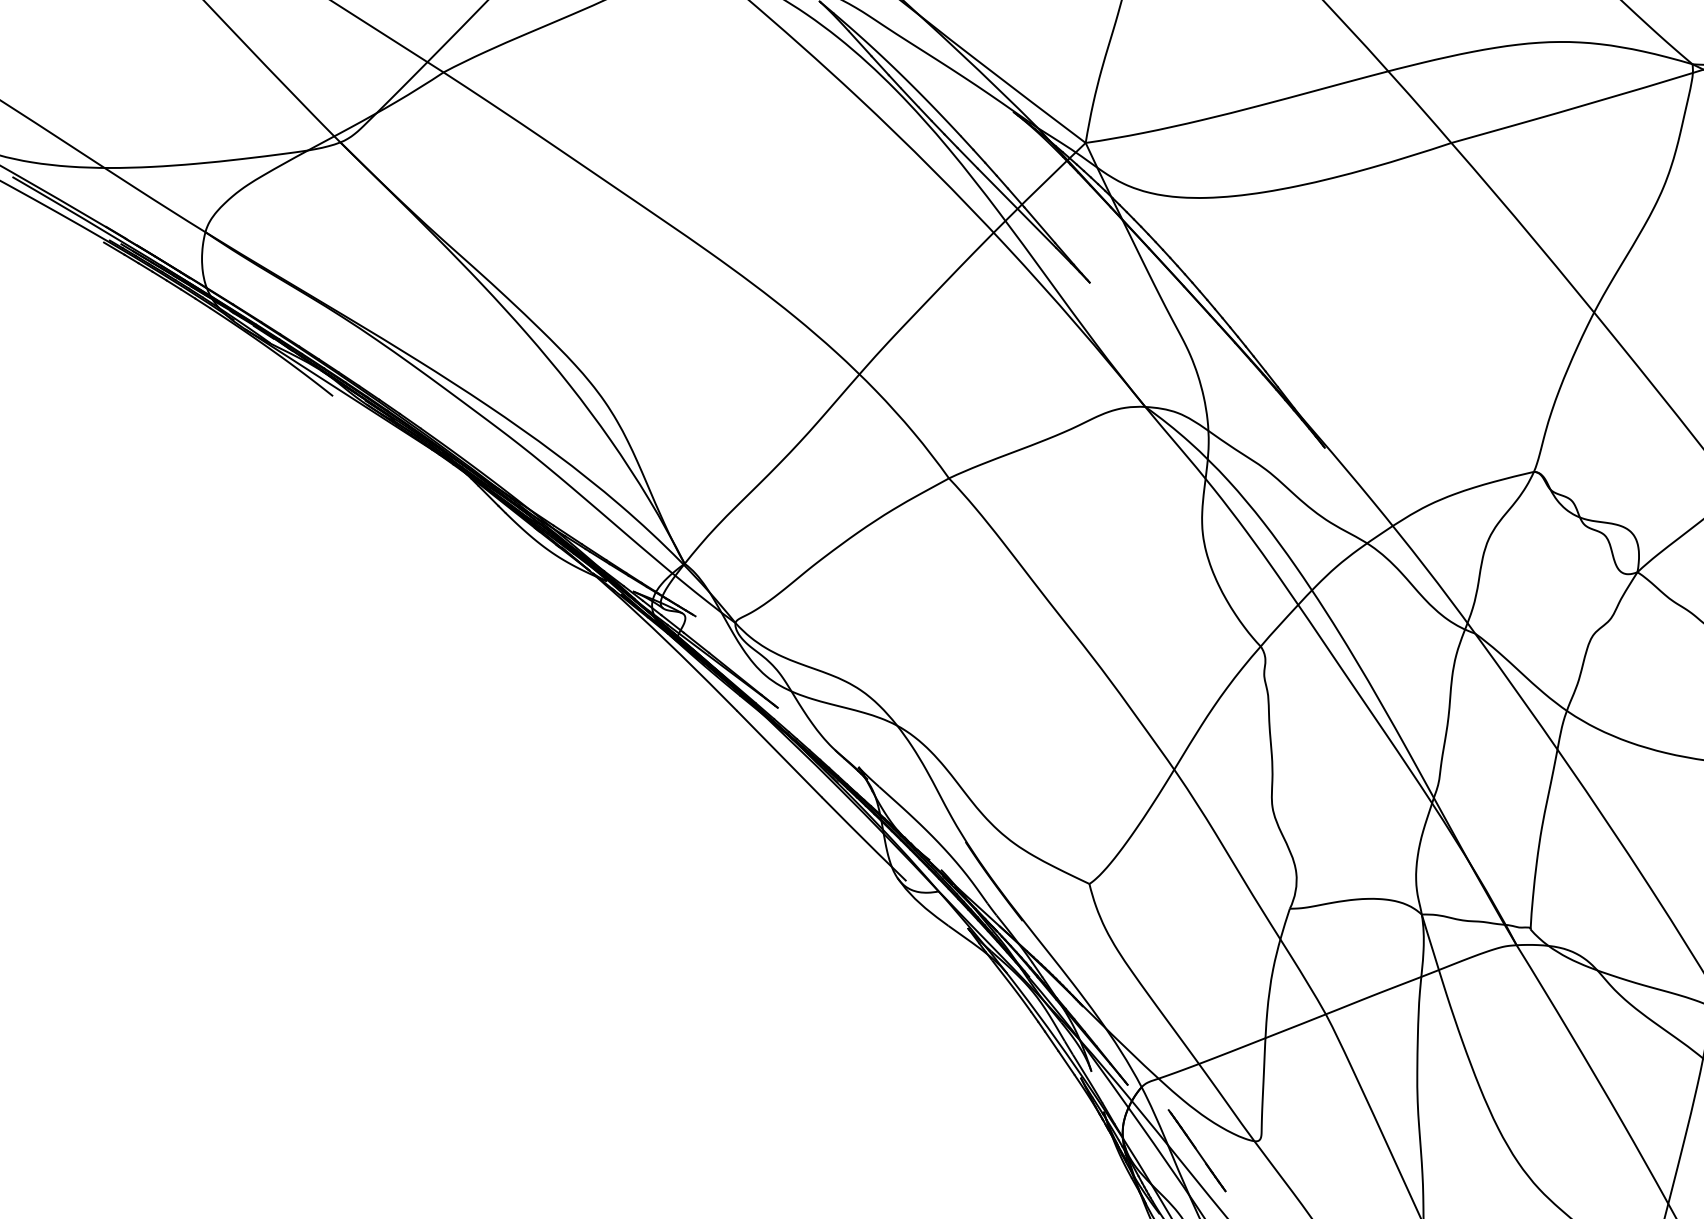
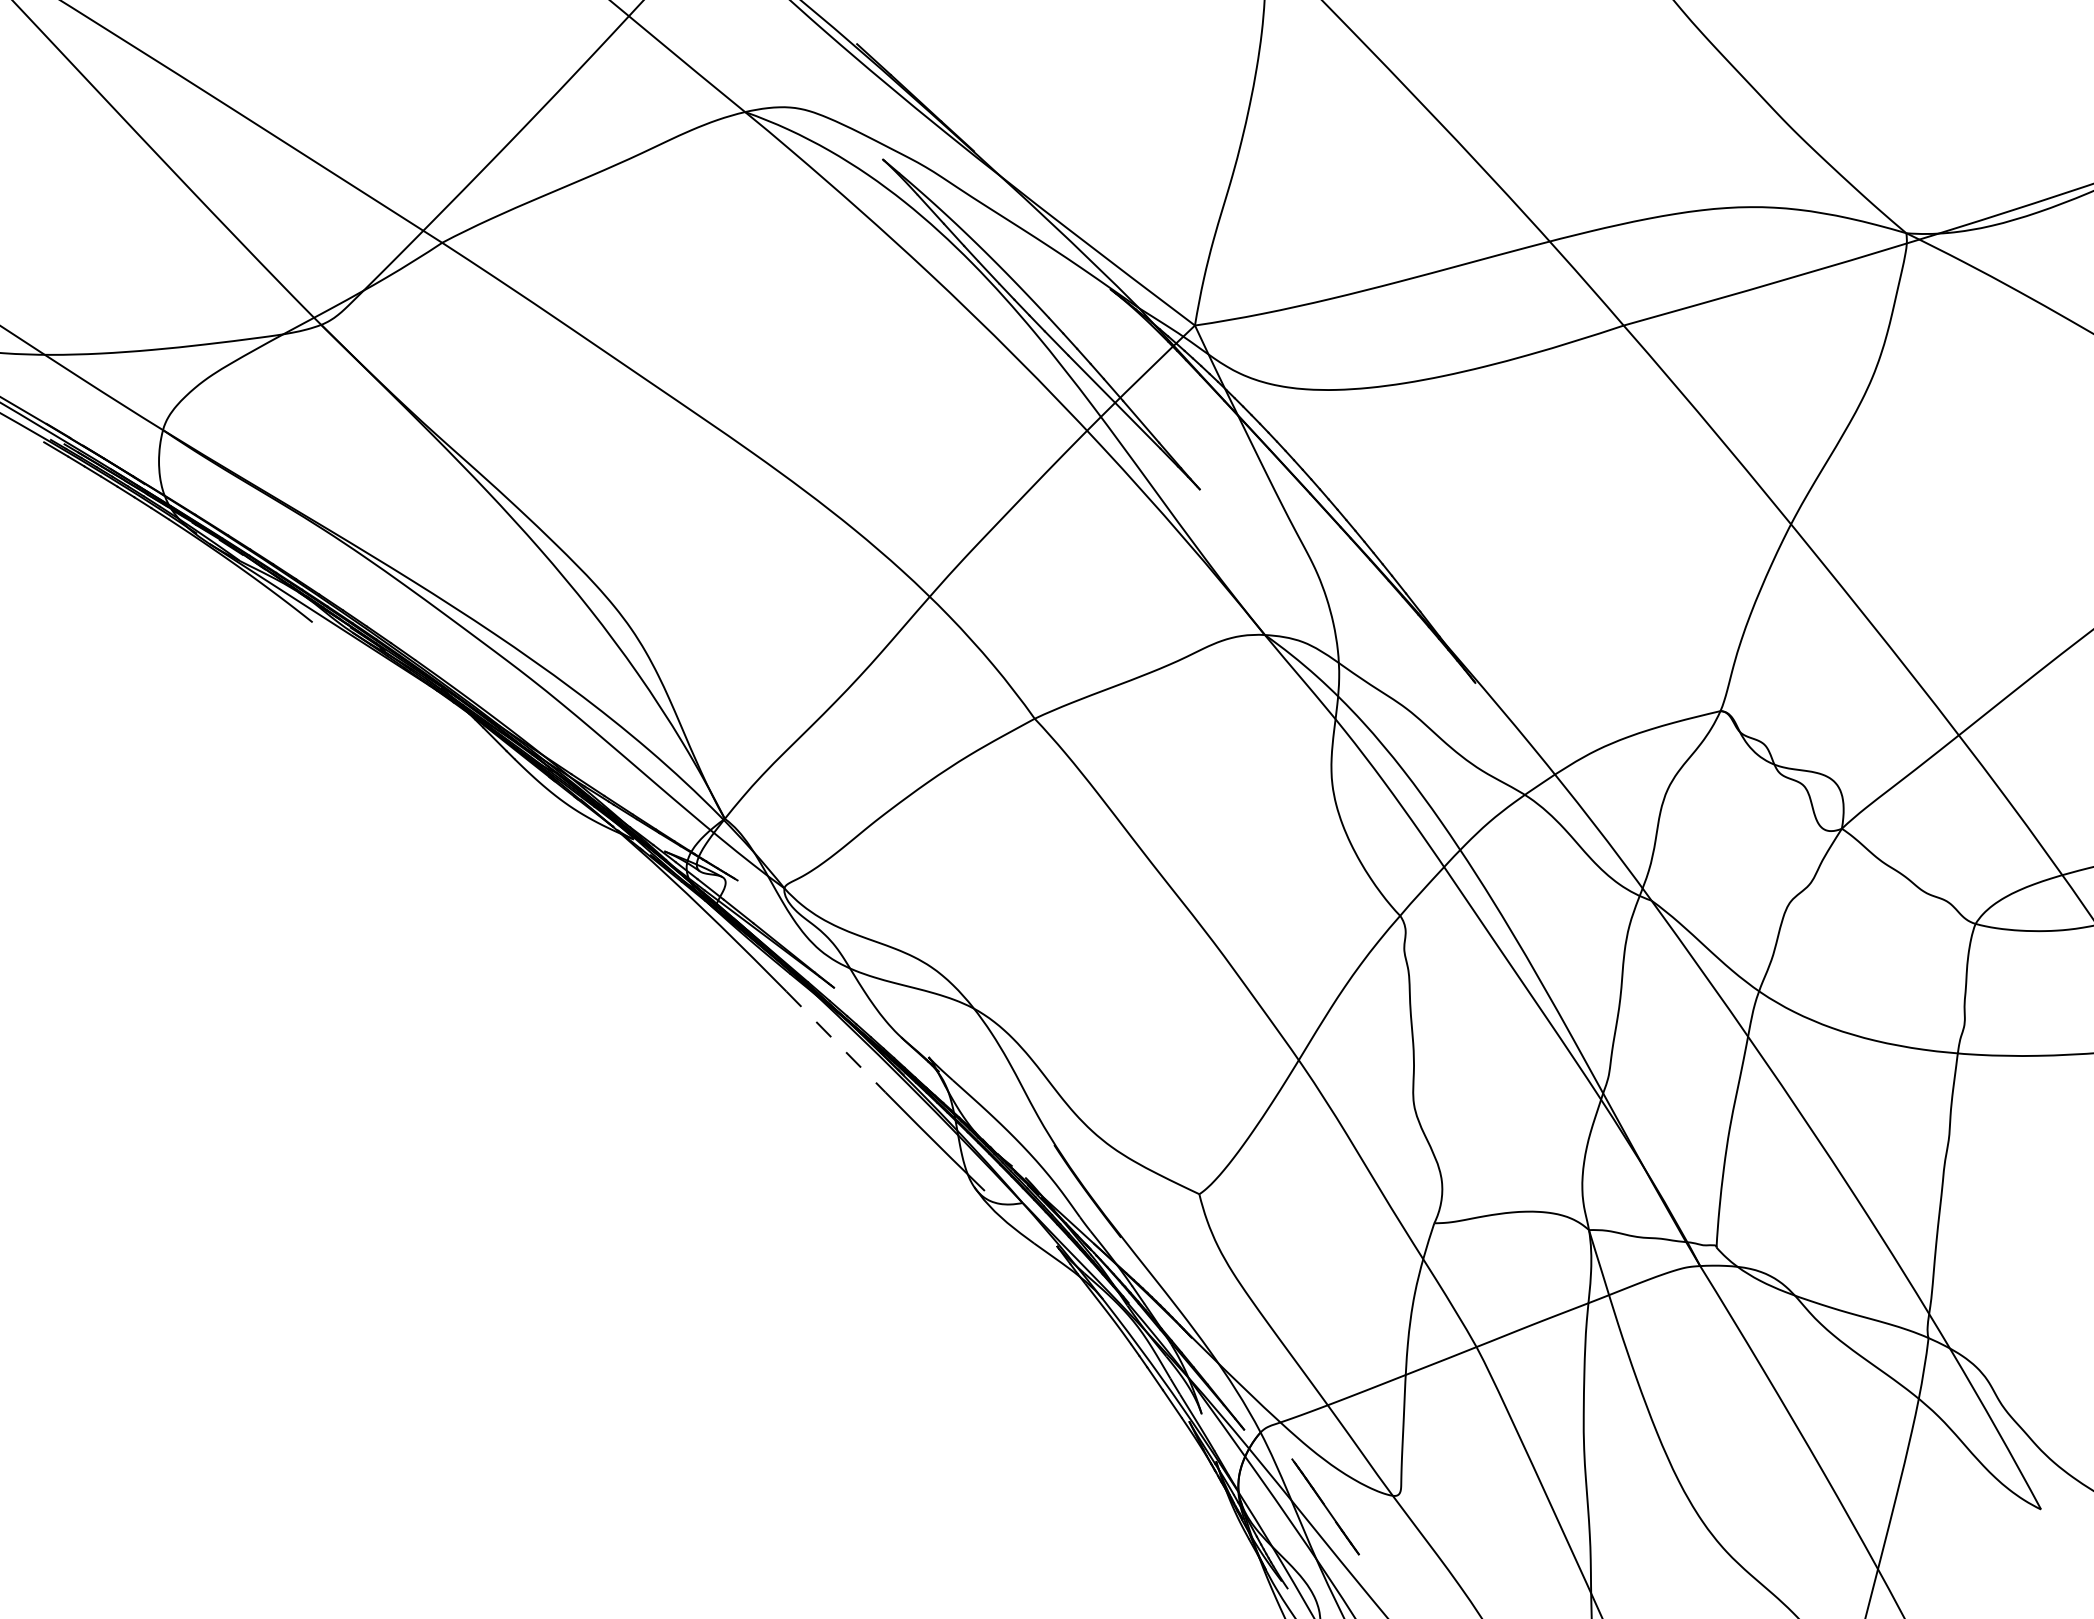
line: (779, 753) -> (835, 1041), solid -> dashed

